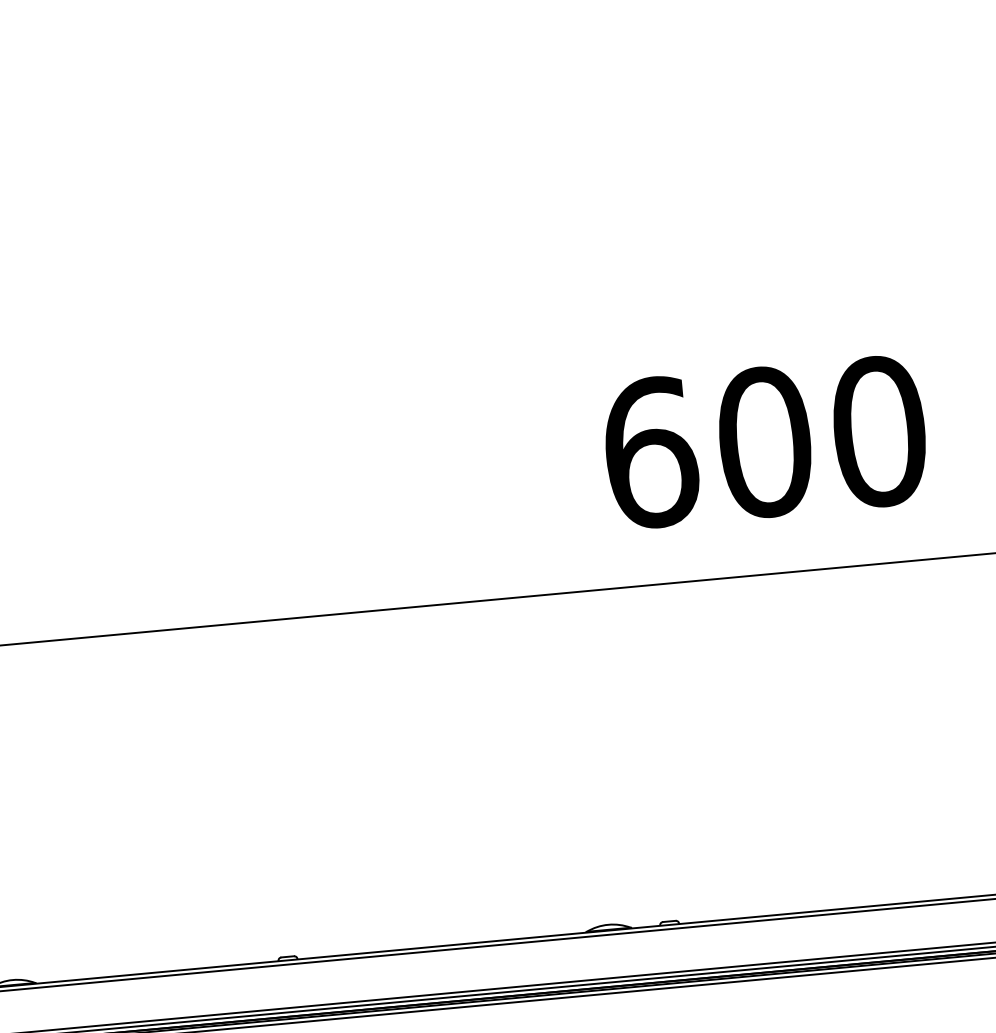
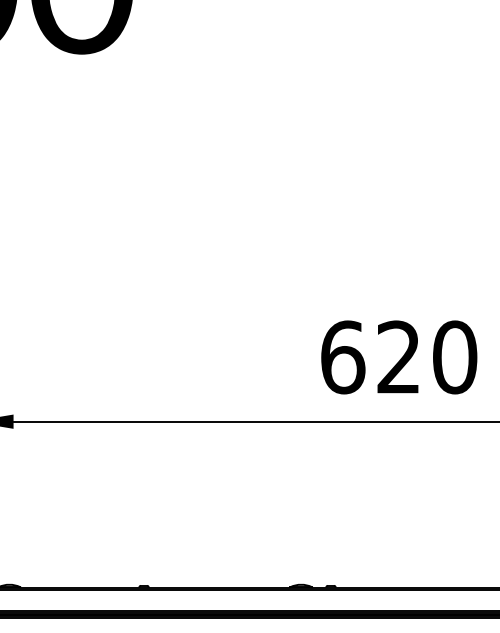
text: (765, 442) -> (399, 357), 600 -> 620

